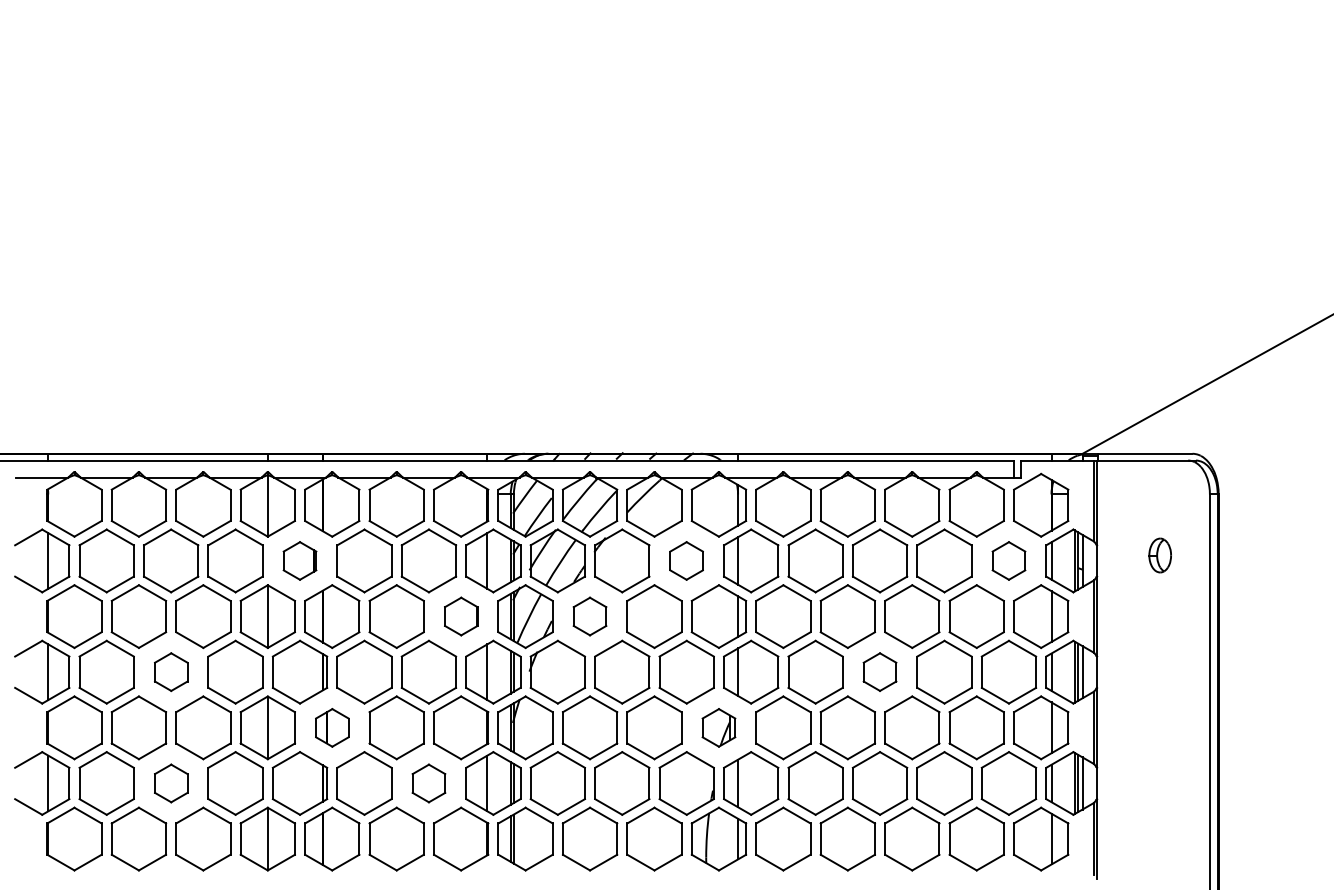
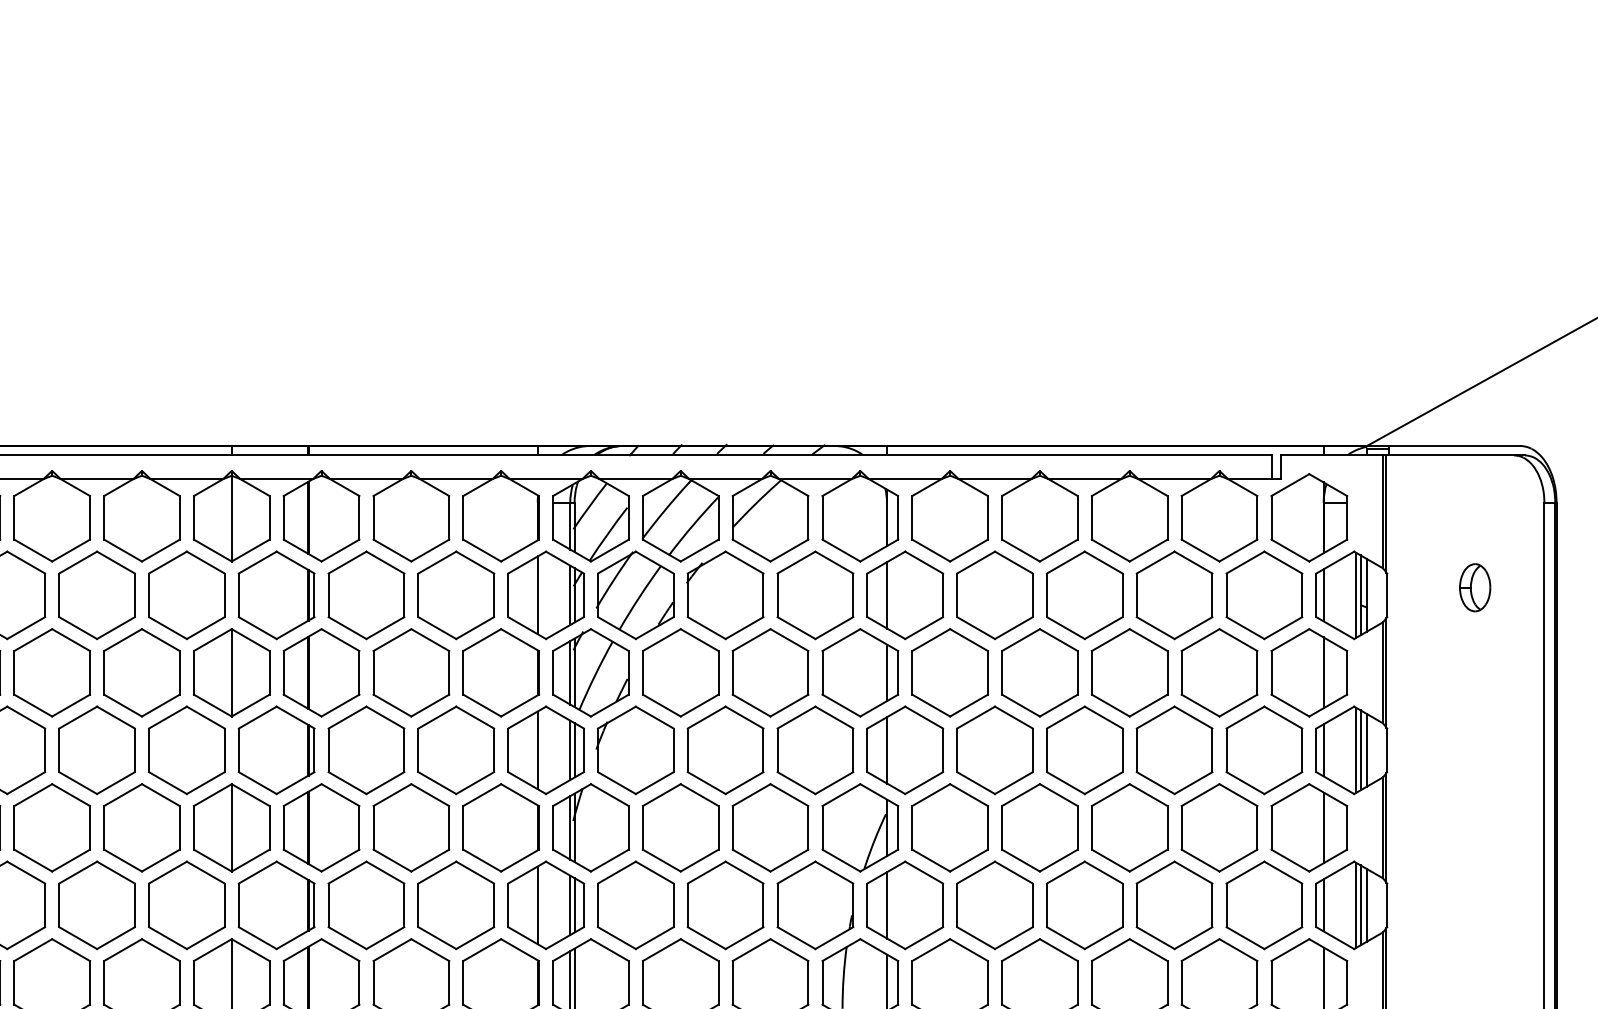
part: (299, 560) -> (275, 594), size x1.67
part: (686, 560) -> (815, 594), size x1.67
part: (1008, 560) -> (1263, 594), size x1.67
part: (461, 616) -> (501, 672), size x1.67
part: (589, 616) -> (679, 672), size x1.67
part: (171, 671) -> (97, 749), size x1.67
part: (879, 671) -> (1084, 749), size x1.67
part: (332, 727) -> (321, 827), size x1.67
part: (718, 727) -> (859, 827), size x1.67
part: (171, 783) -> (97, 905), size x1.67
part: (428, 783) -> (455, 905), size x1.67

